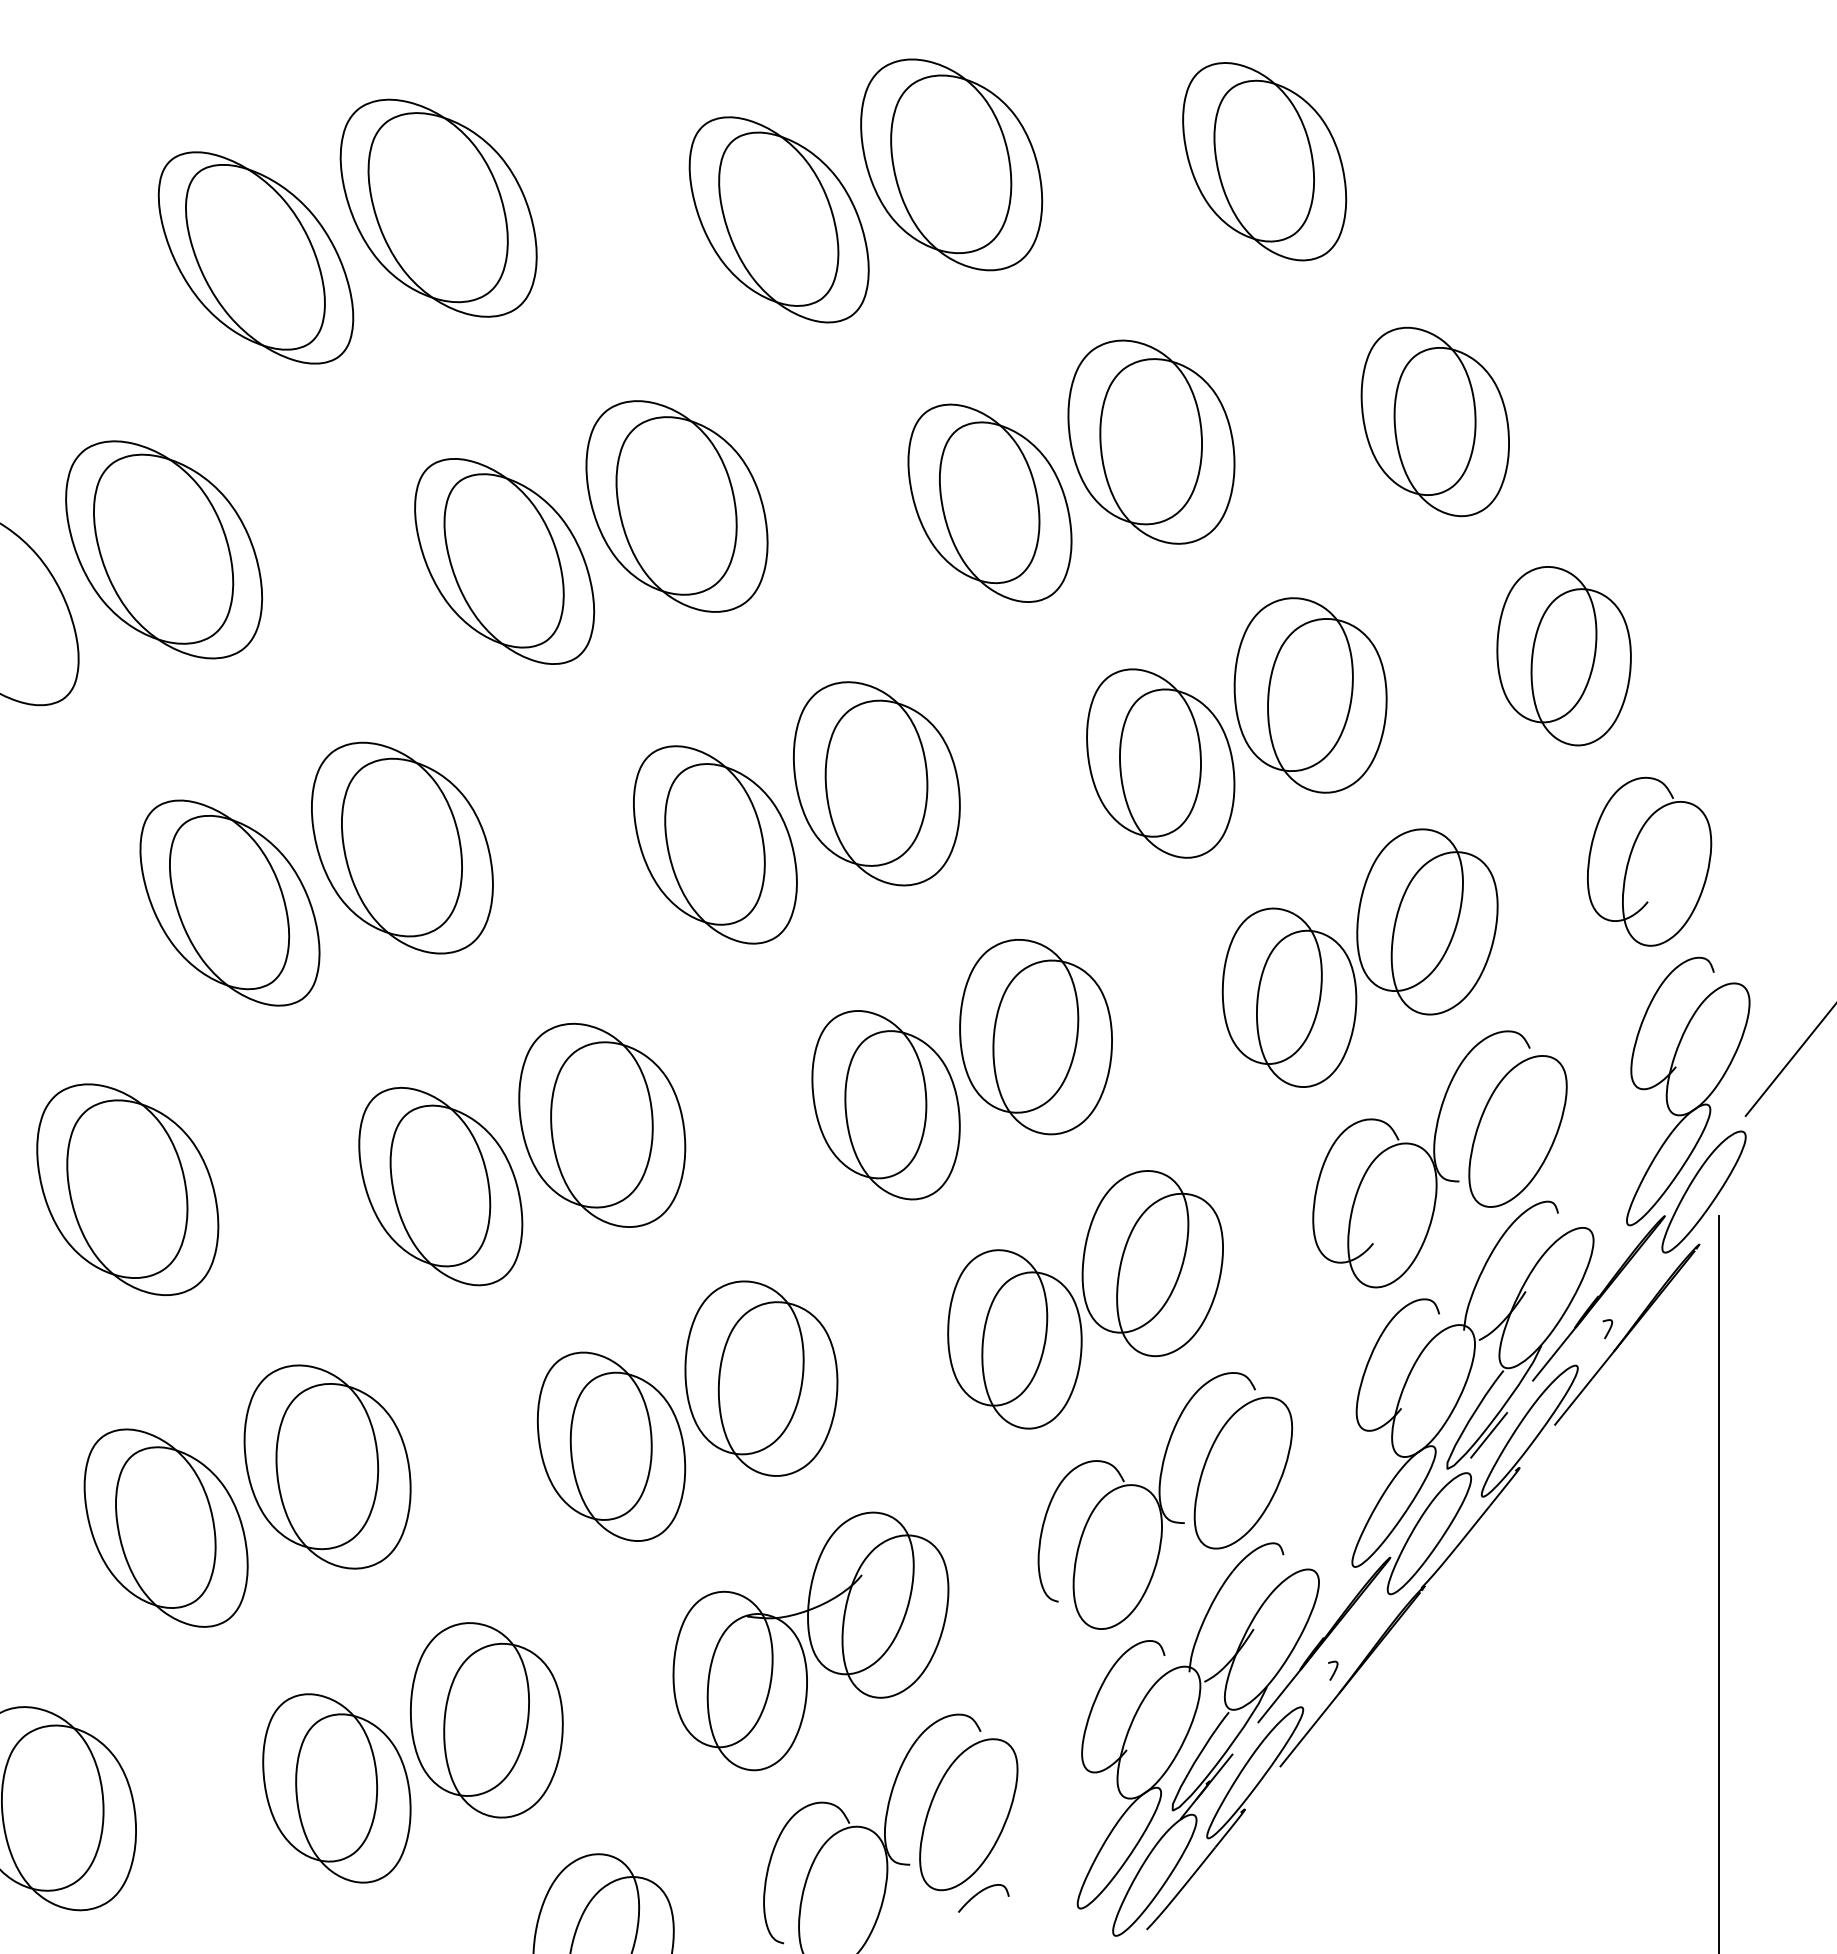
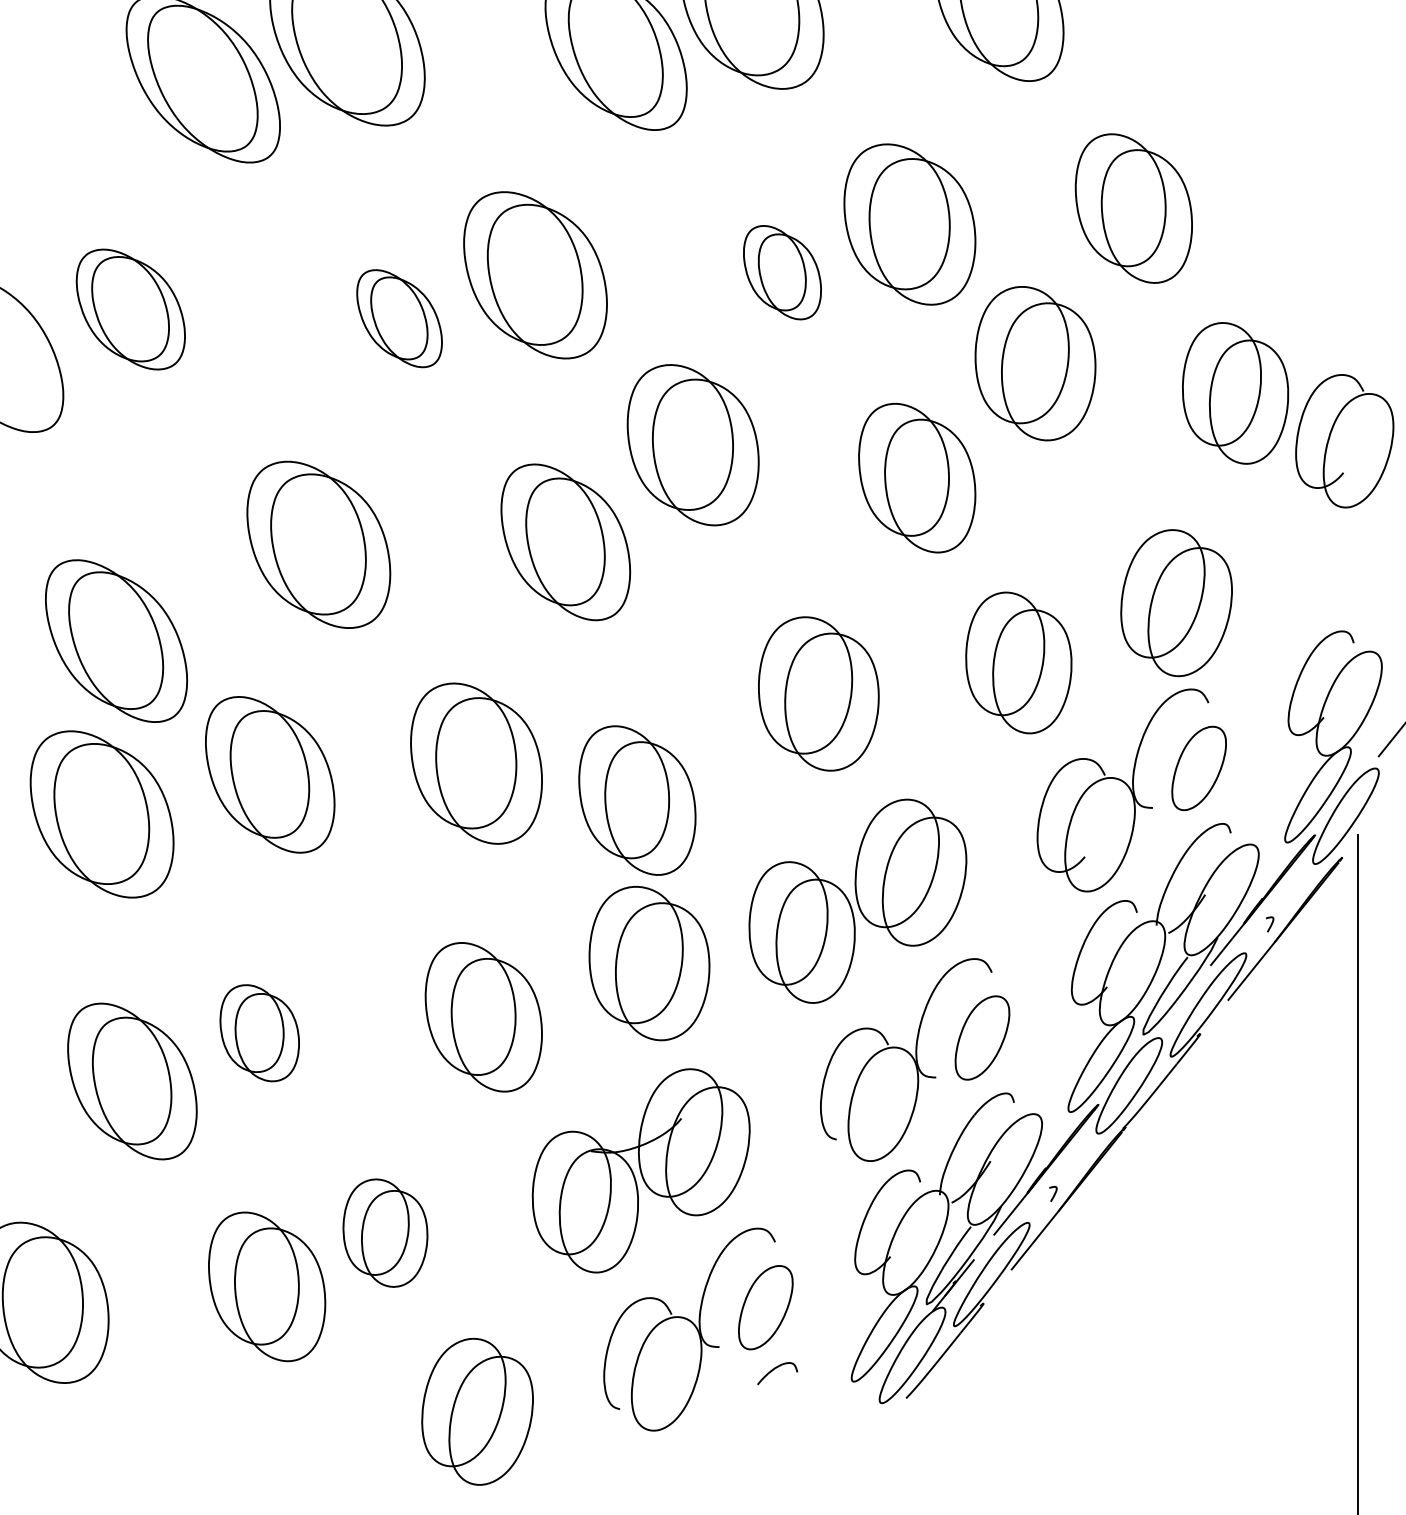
part: (989, 502) -> (782, 272), size x0.6
part: (164, 549) -> (131, 309), size x0.7
part: (504, 561) -> (399, 318), size x0.6
part: (1310, 695) -> (1035, 363), moved
part: (876, 783) -> (692, 444), moved
part: (1649, 861) -> (1344, 441), moved
part: (229, 902) -> (116, 640), moved
part: (1427, 921) -> (1176, 602), moved
part: (885, 1105) -> (636, 800), moved
part: (1517, 1131) -> (1198, 768), size x0.7
part: (440, 1186) -> (269, 774), moved
part: (761, 1378) -> (649, 963), moved
line: (1489, 1435) -> (1176, 1008), removed
part: (327, 1466) -> (259, 1032), size x0.6
part: (1243, 1472) -> (982, 1037), size x0.7
part: (486, 1720) -> (385, 1233), size x0.7
part: (968, 1814) -> (765, 1307), size x0.7

